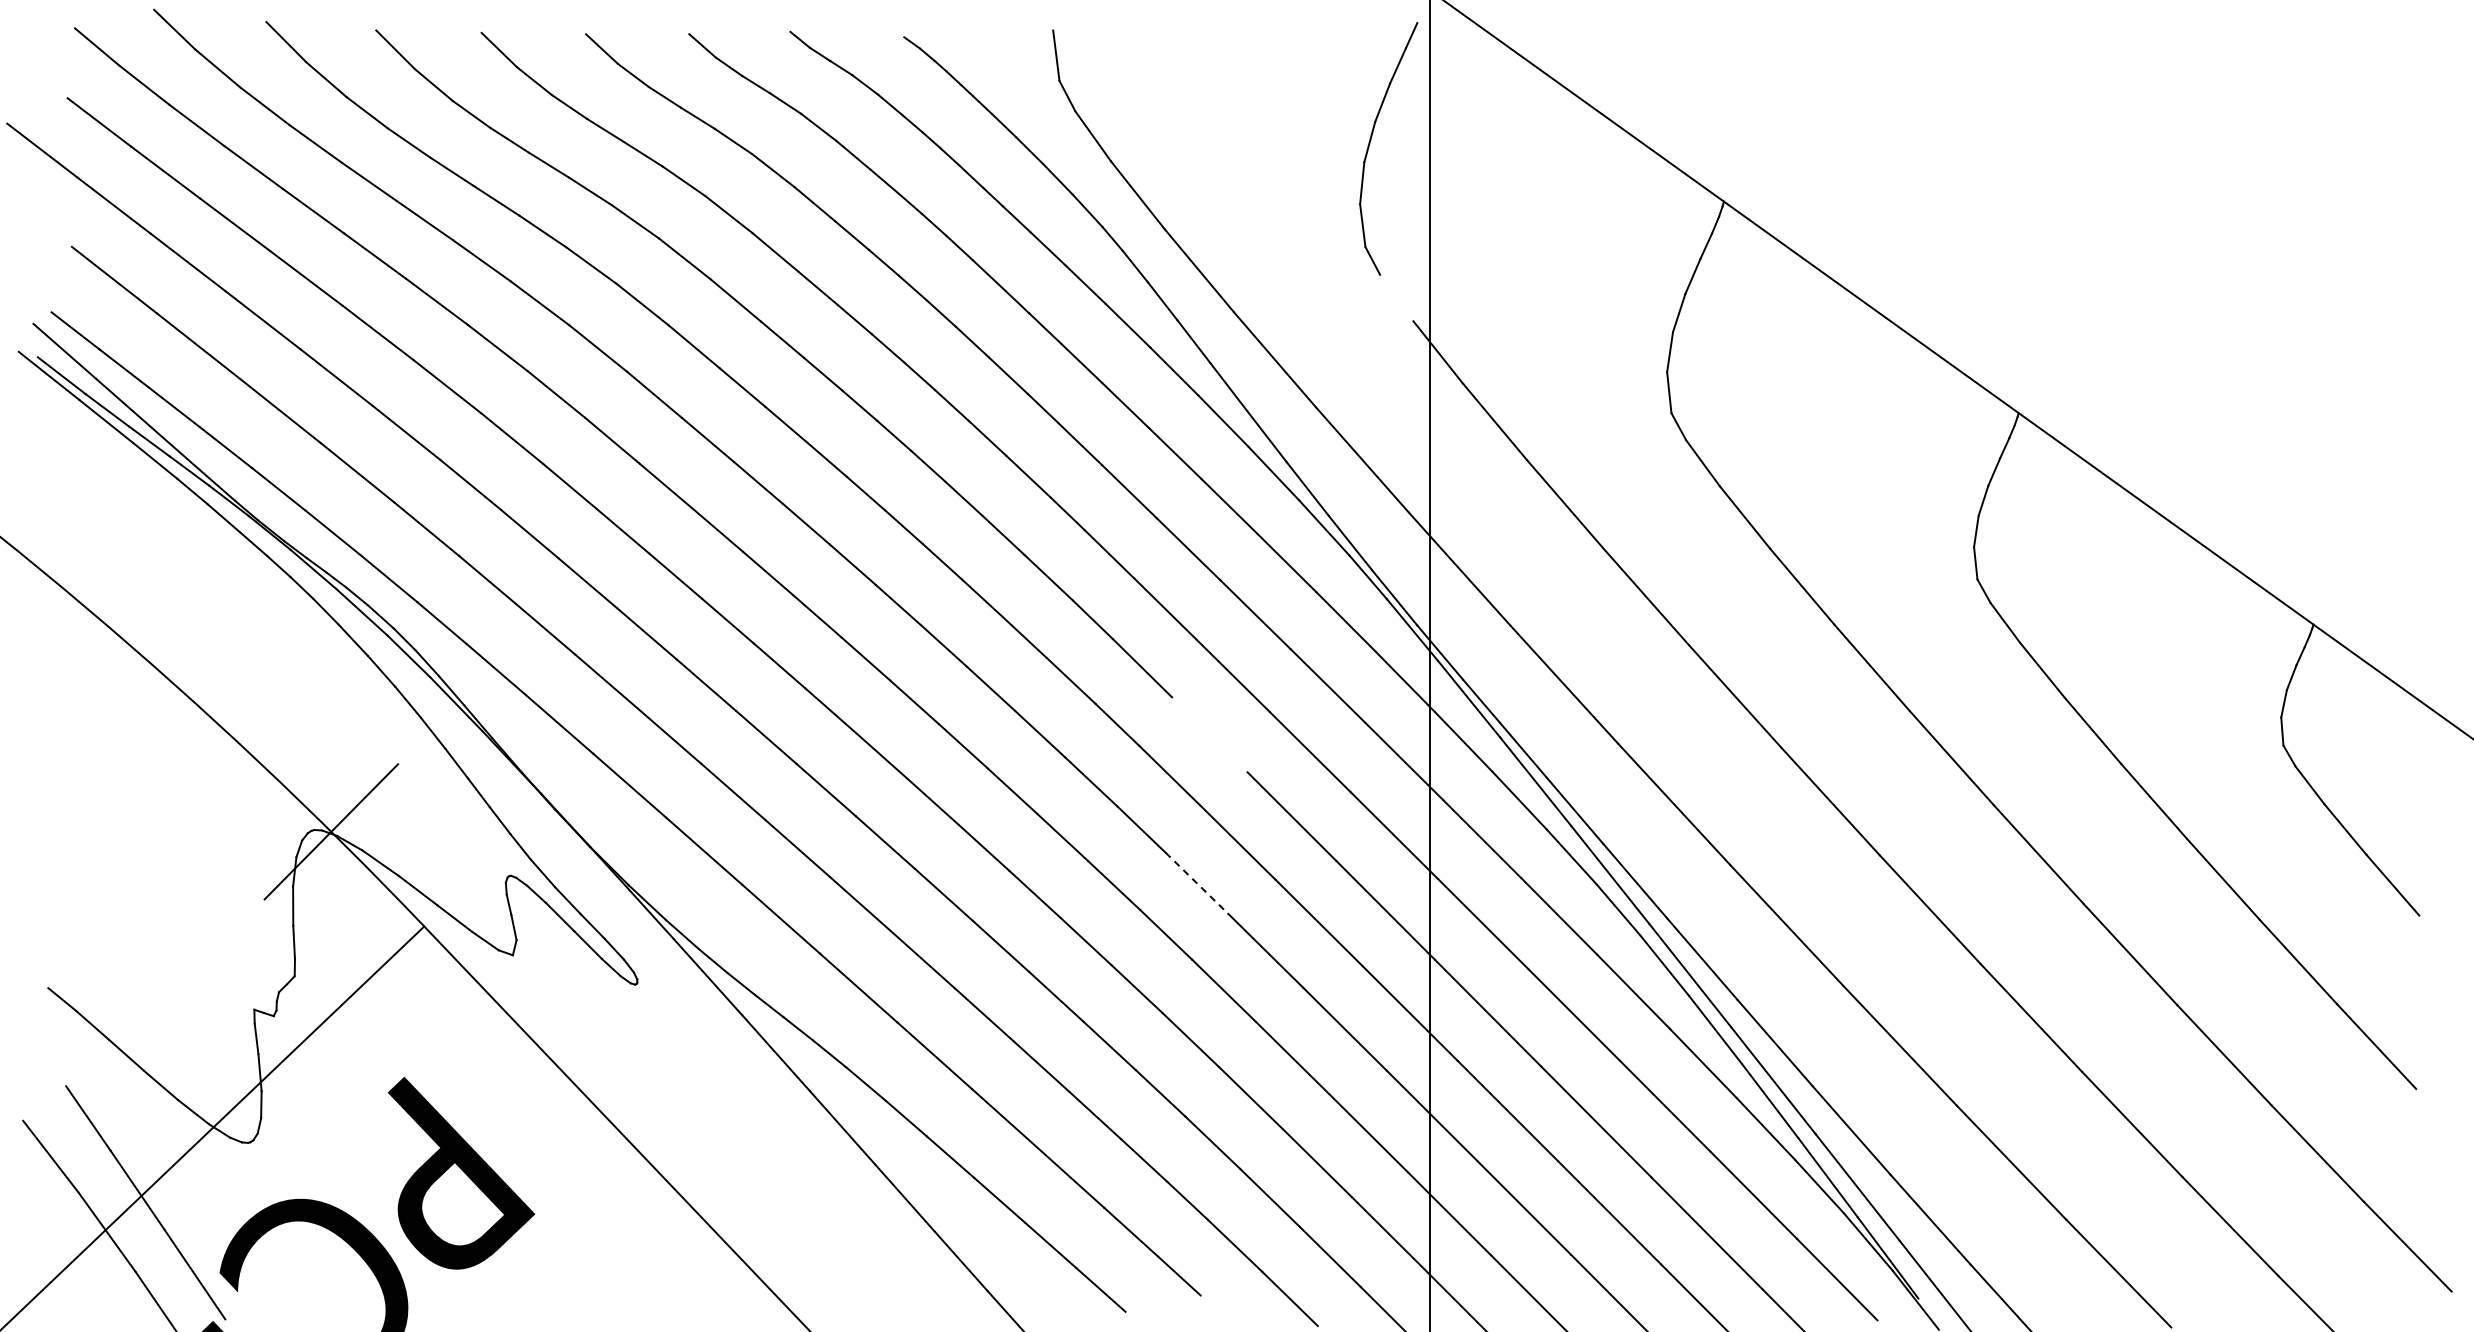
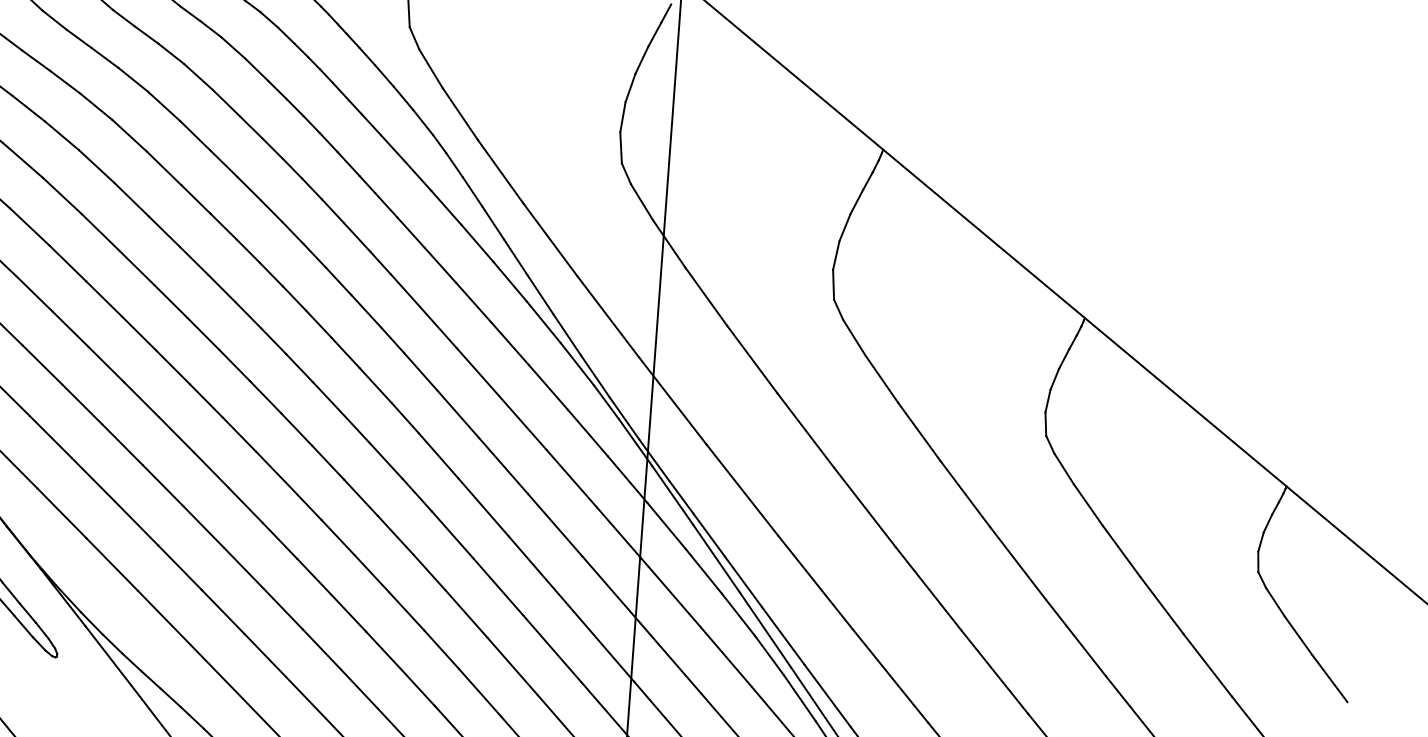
line: (1396, 297) -> (641, 201), added
line: (1209, 734) -> (483, 507), added
line: (1196, 883) -> (466, 614), dashed -> solid

